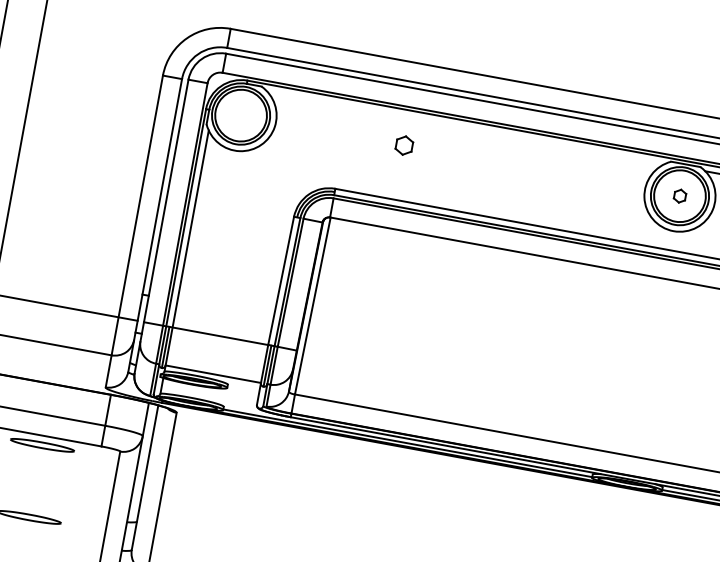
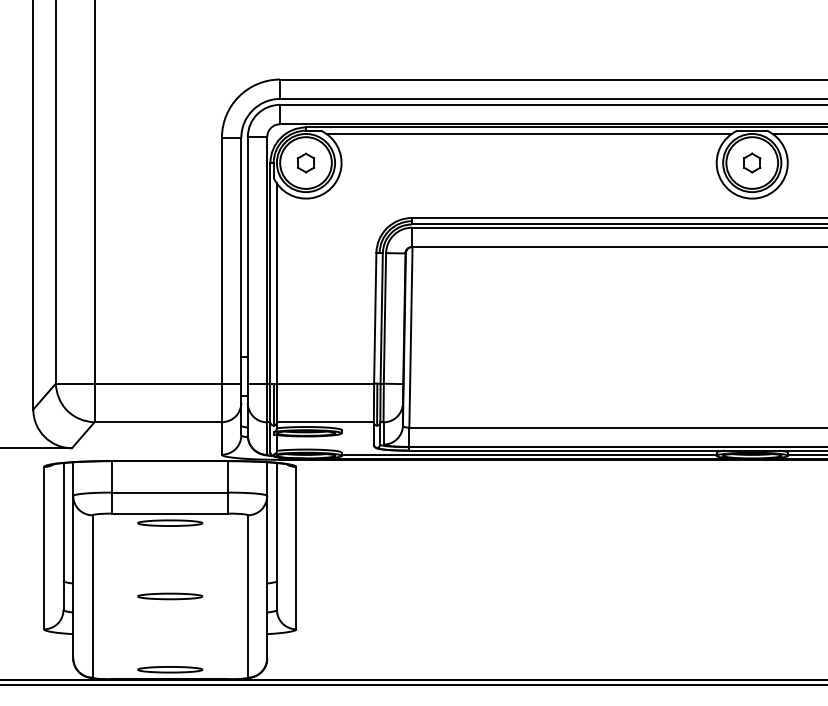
line: (465, 126) -> (528, 133), added
part: (403, 144) -> (305, 162), moved
part: (680, 195) -> (752, 162), size x1.43

